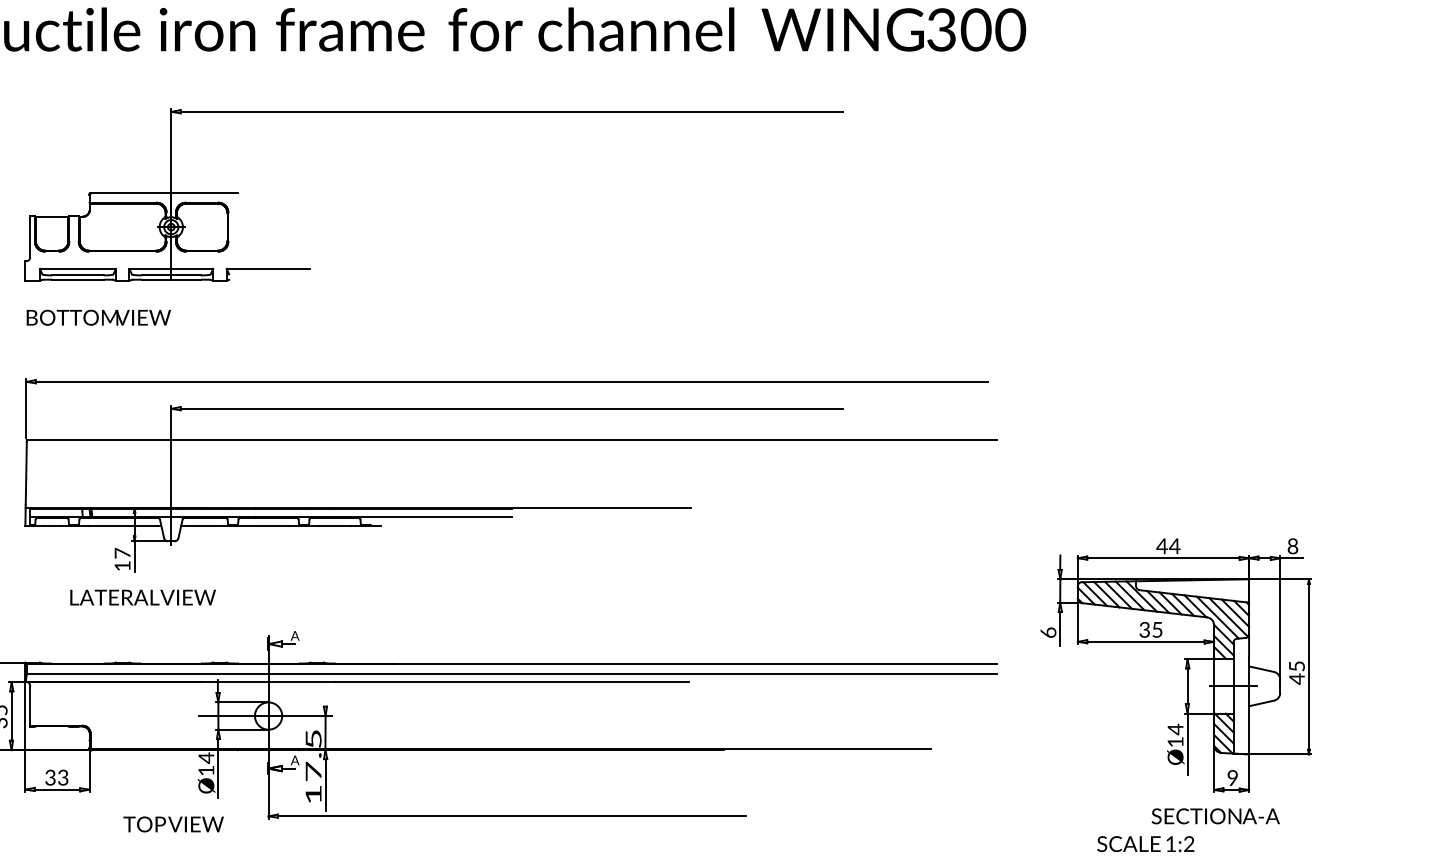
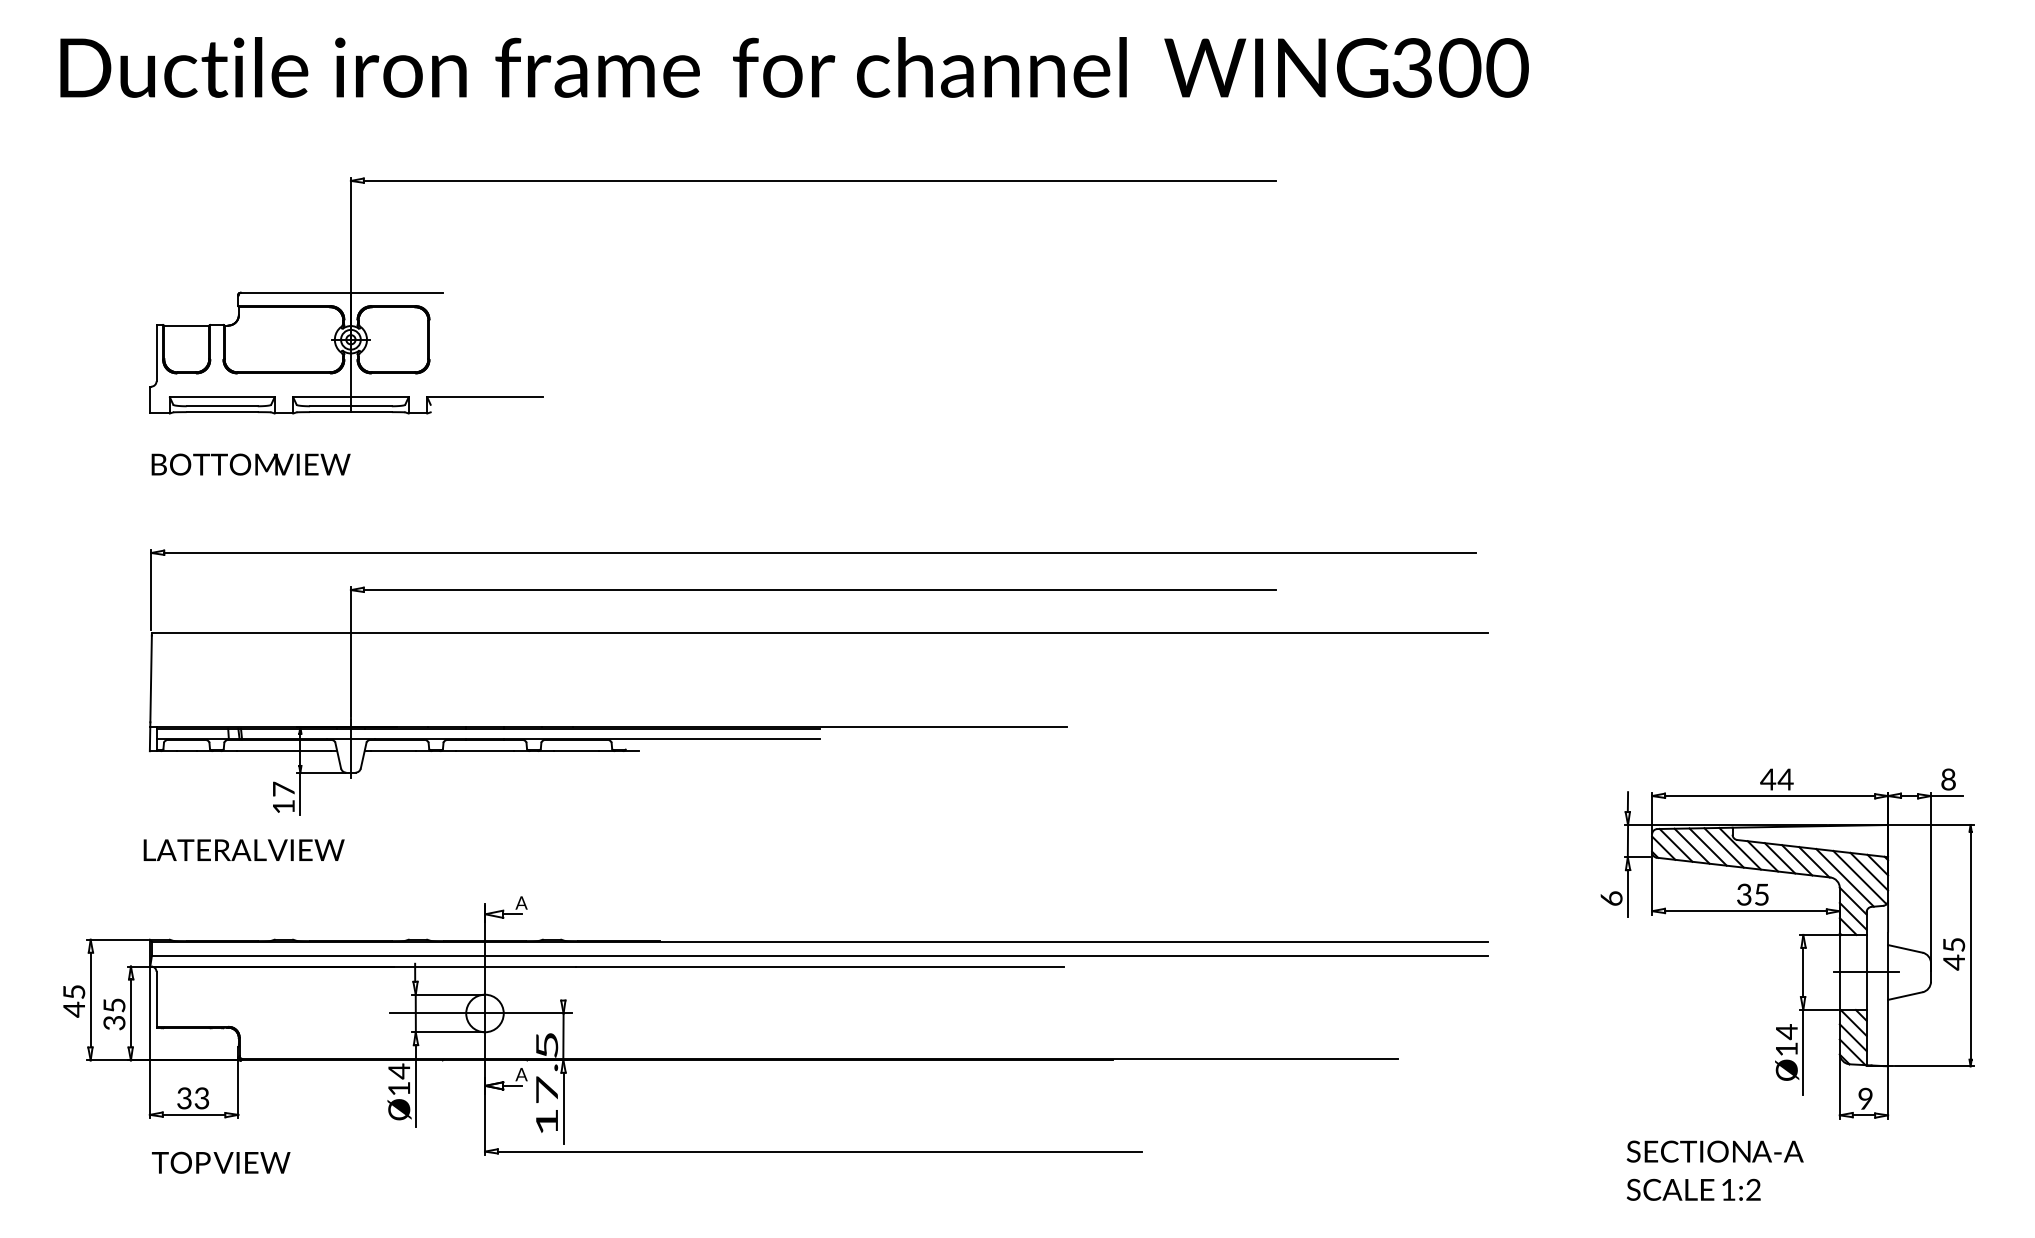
text: (142, 597) -> (243, 849), moved
part: (1185, 666) -> (1800, 945), moved
text: (1215, 816) -> (1714, 1151), moved
text: (173, 824) -> (221, 1162), moved

